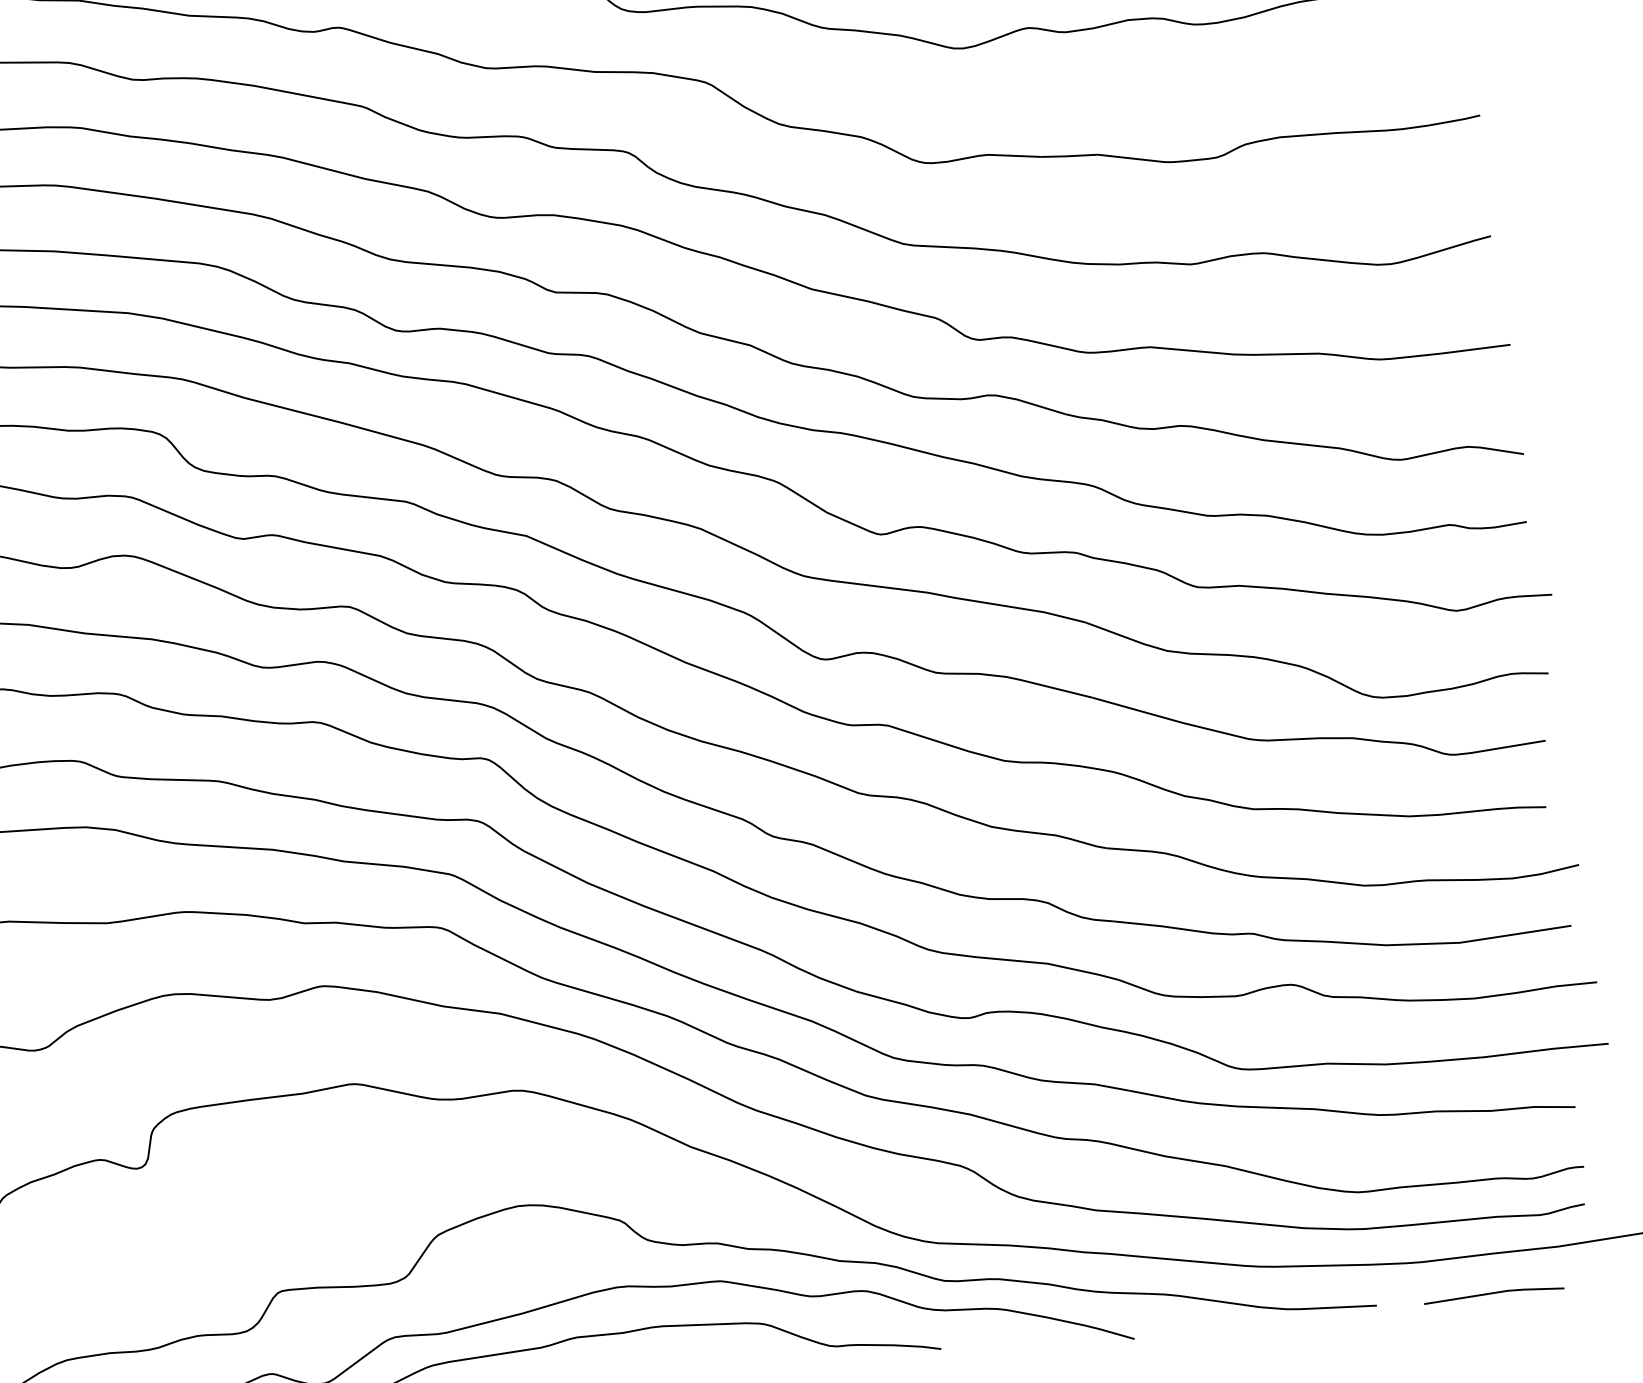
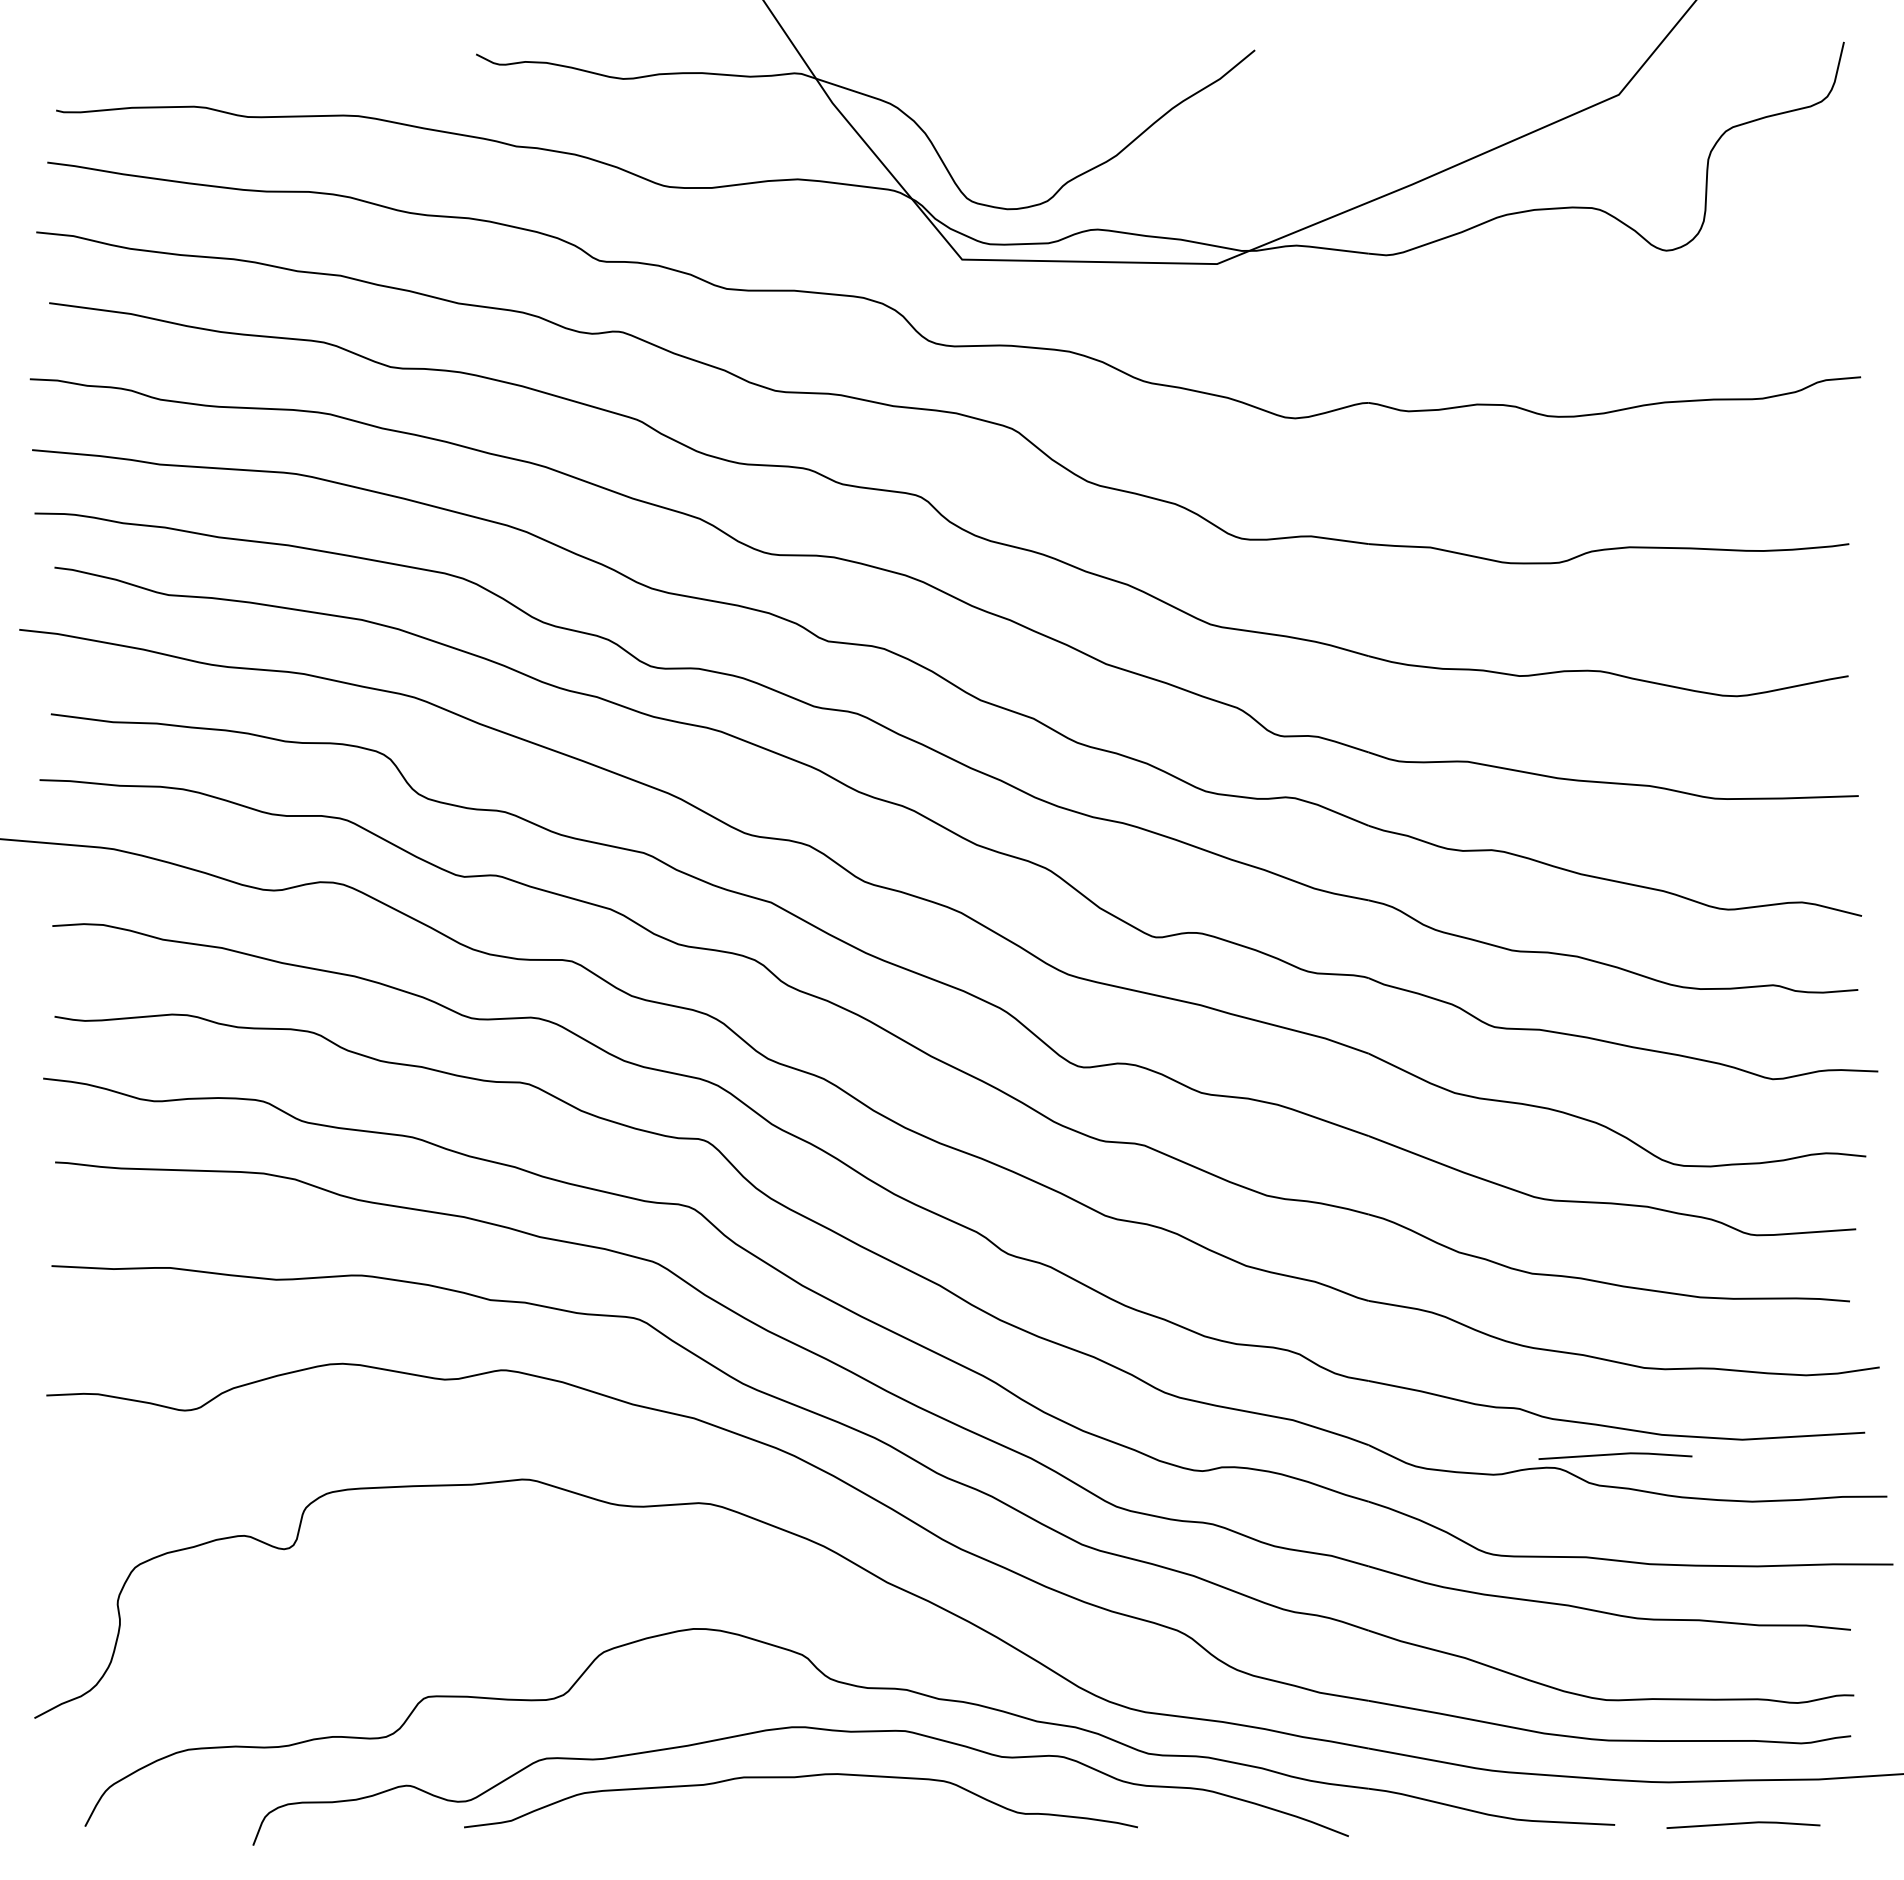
line: (1345, 968) -> (1615, 1455), added

